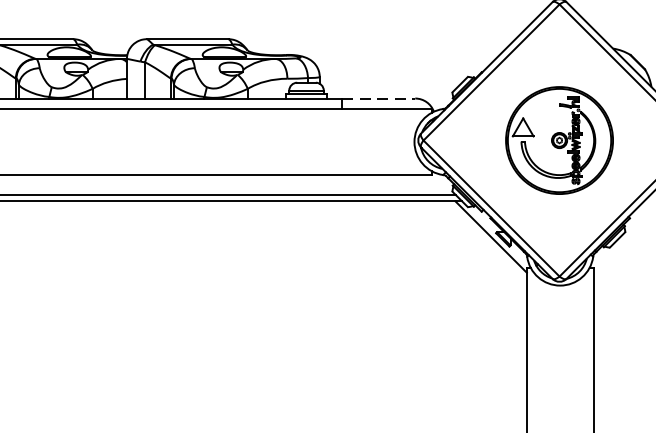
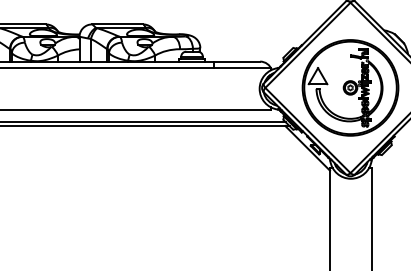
line: (379, 98) -> (237, 61), dashed -> solid
part: (559, 139) -> (350, 87), size x1.43

